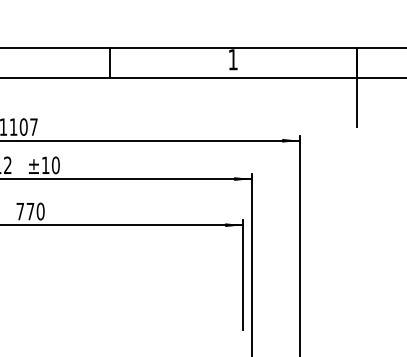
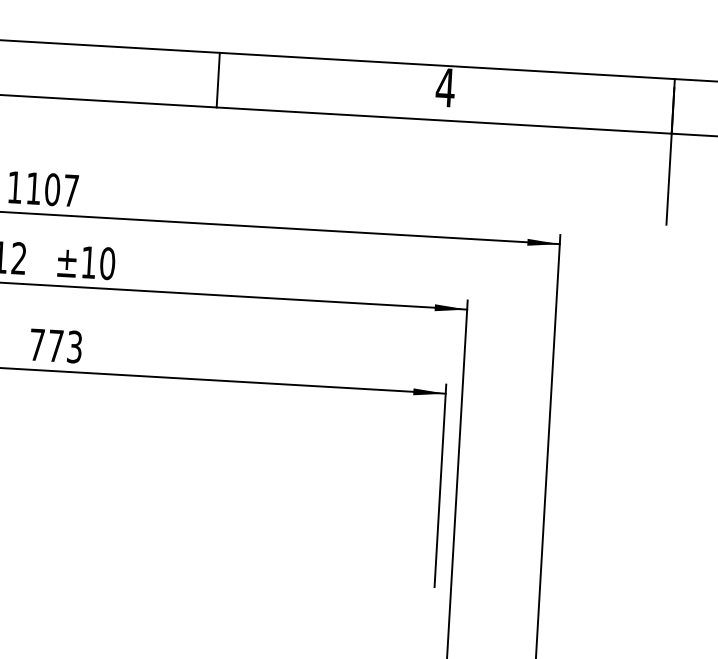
text: (233, 59) -> (446, 87), 1 -> 4
text: (40, 211) -> (74, 346), 770 -> 773

